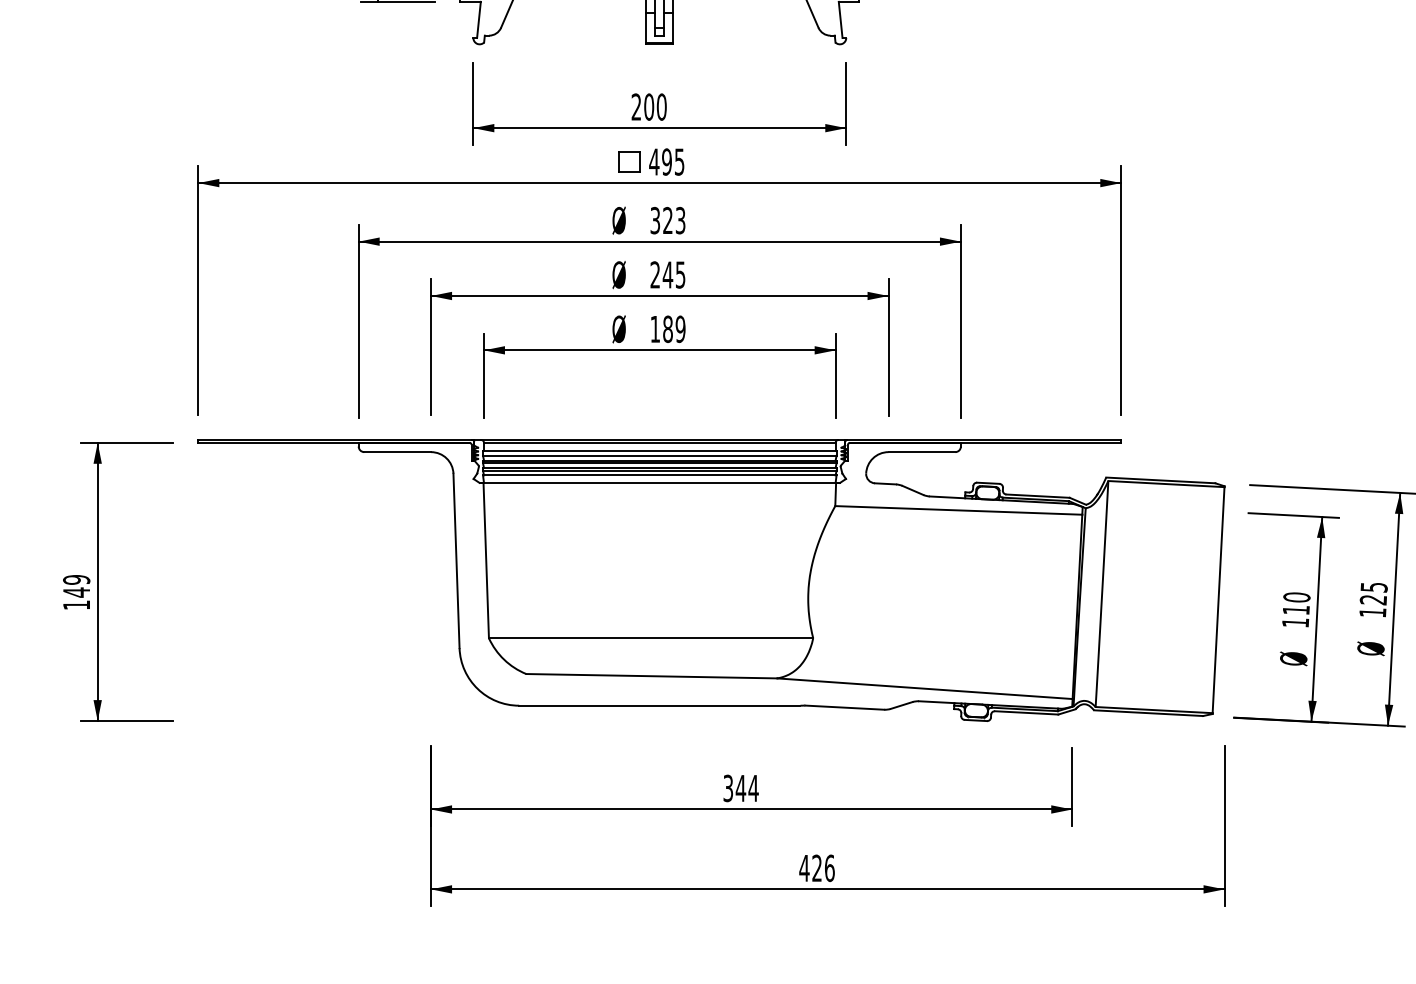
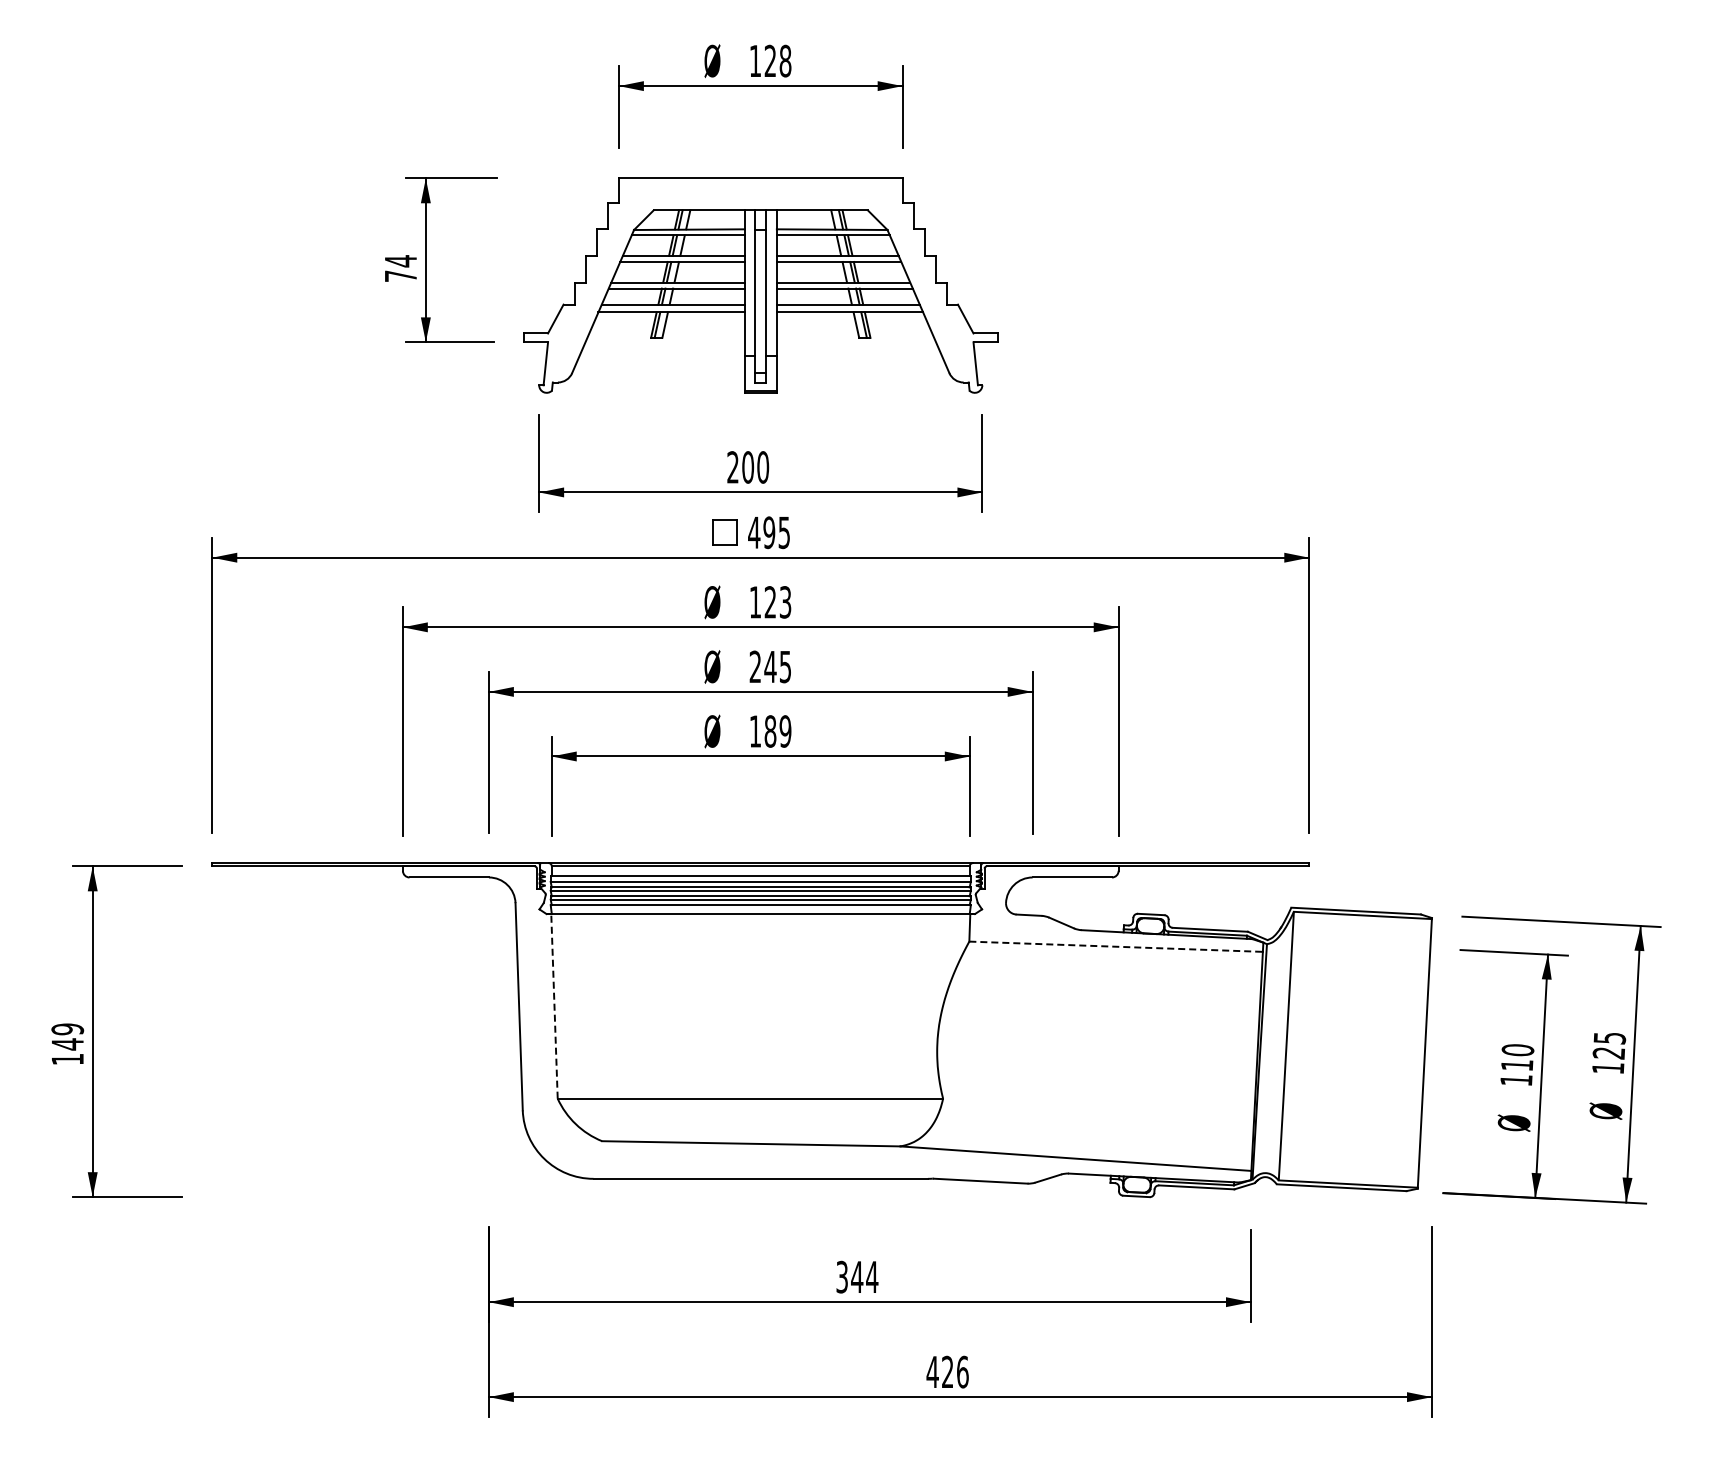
text: (655, 220) -> (755, 602), 323 -> 123
line: (959, 510) -> (1116, 946), solid -> dashed
line: (486, 559) -> (554, 1005), solid -> dashed

